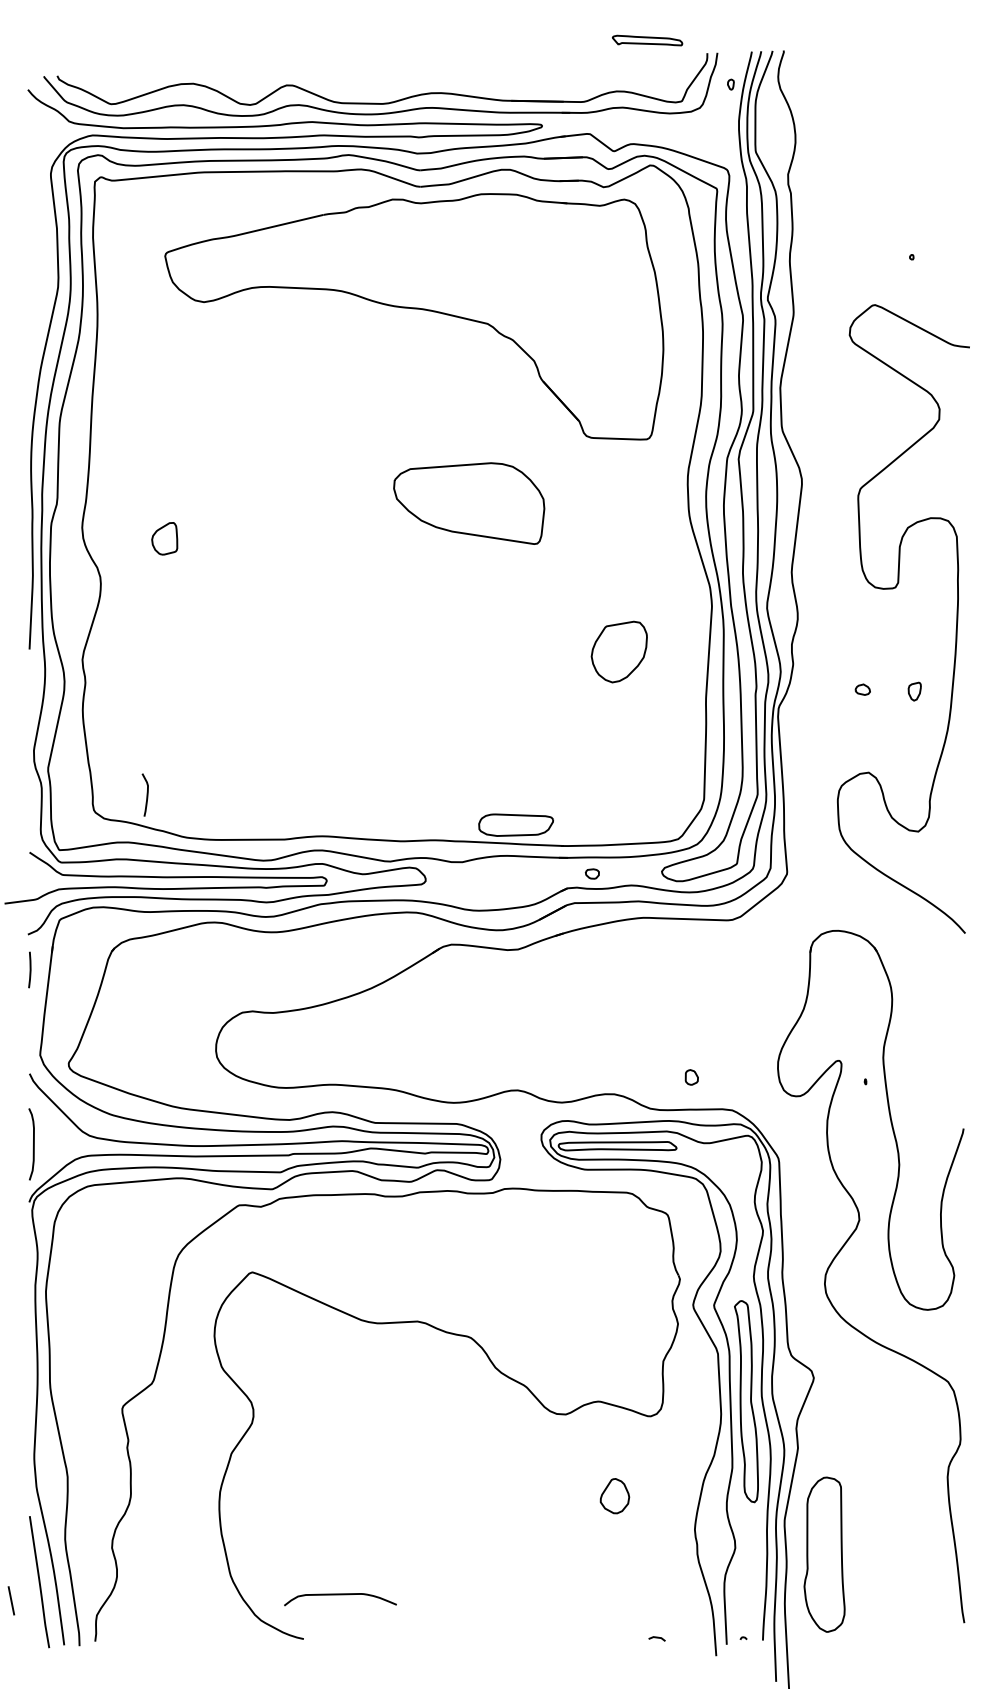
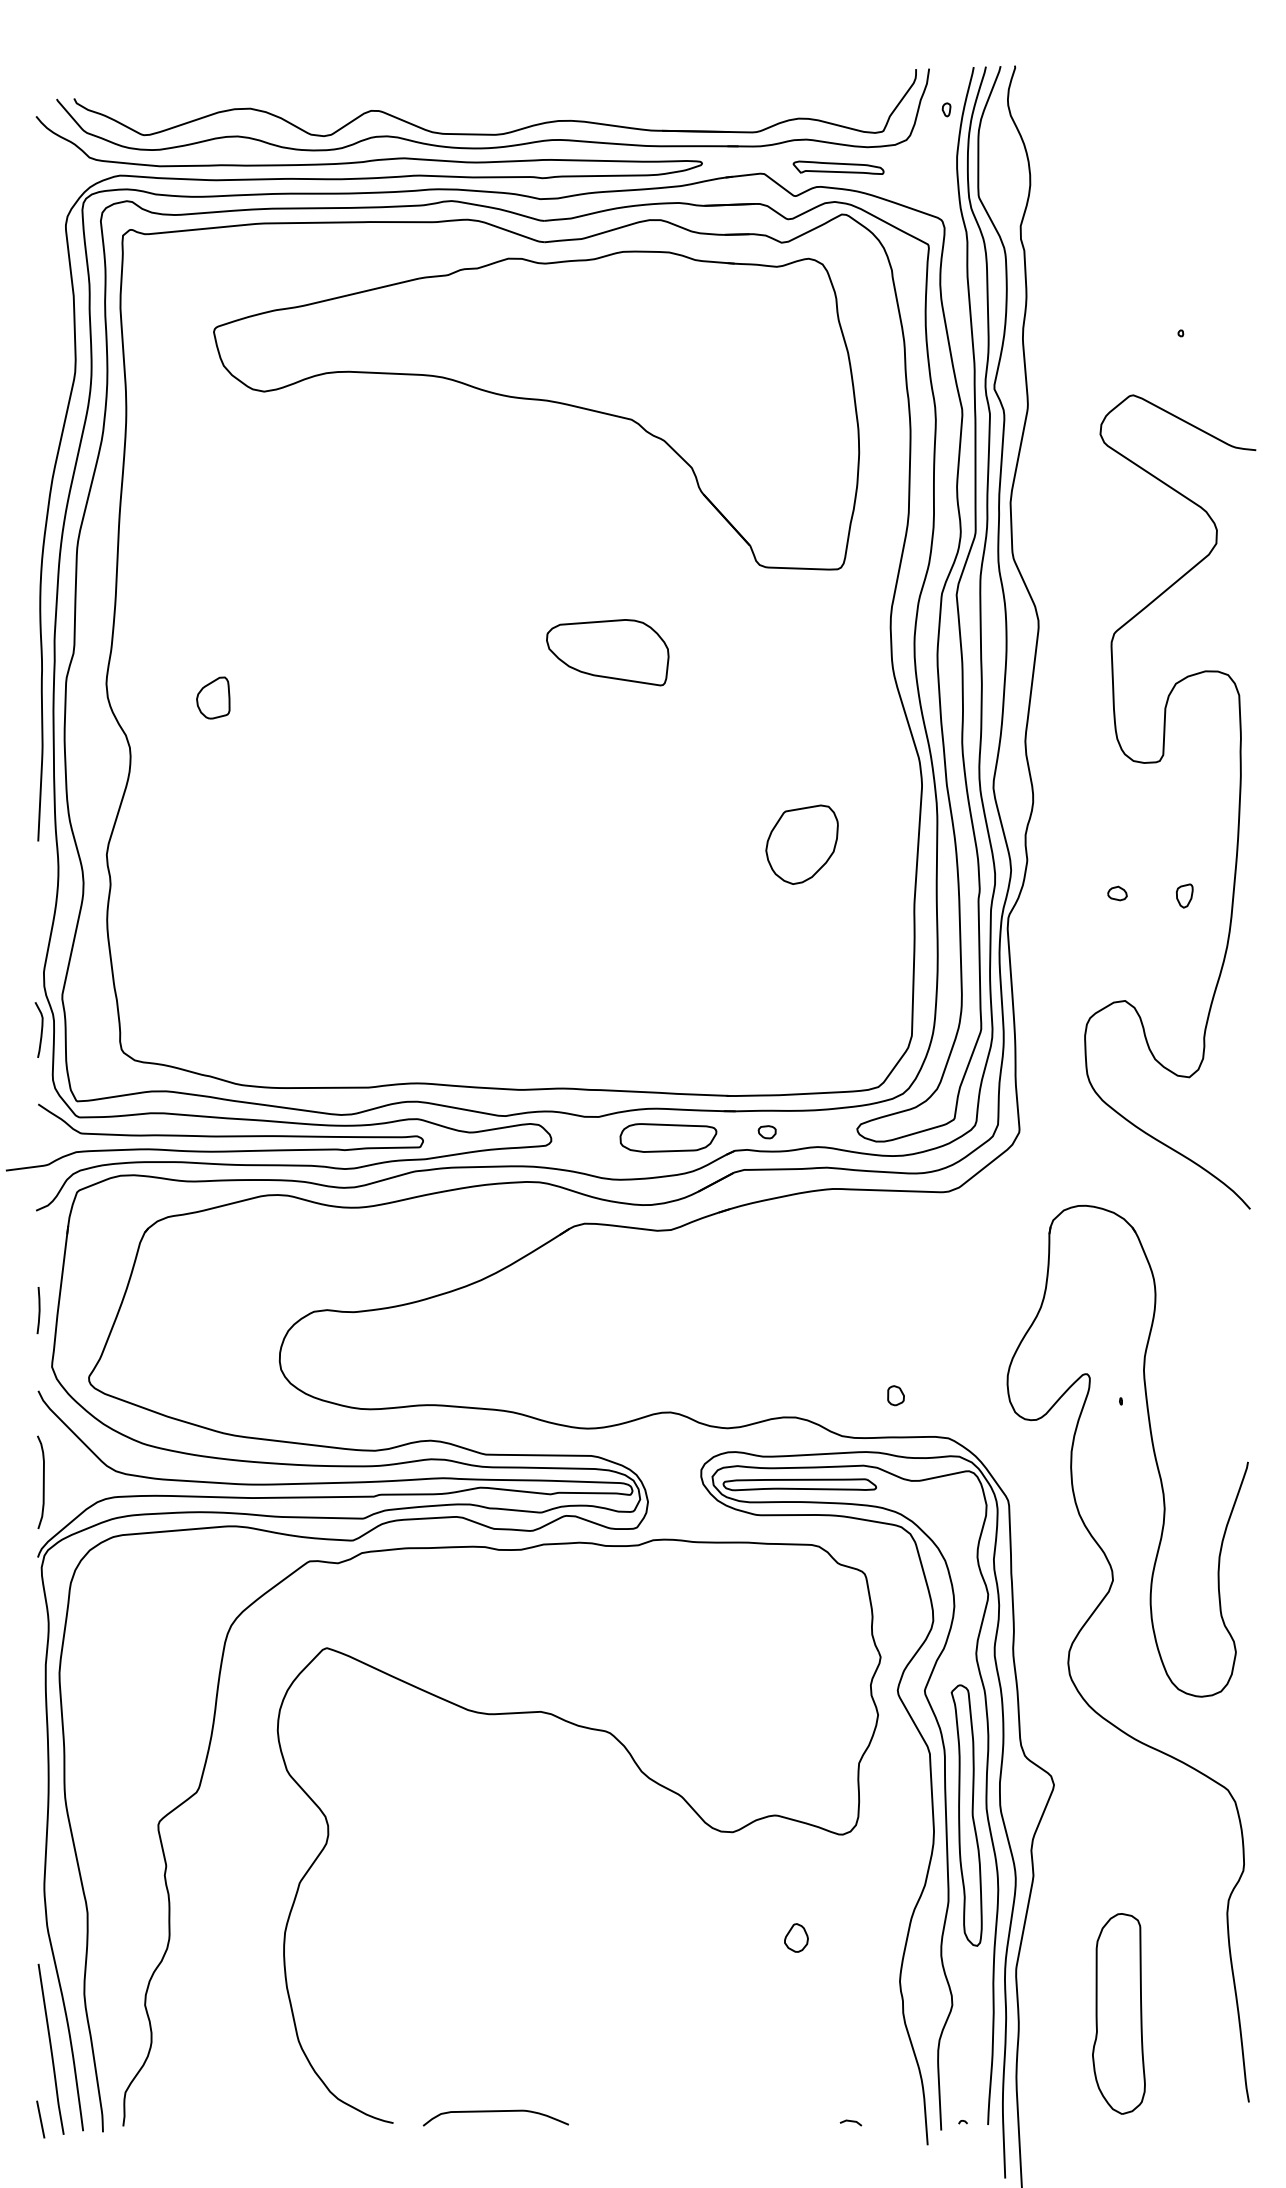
part: (647, 40) -> (838, 167), moved
part: (469, 503) -> (607, 652), size x0.62
curve: (147, 794) -> (41, 1029), moved
part: (516, 824) -> (668, 1137), moved
line: (29, 969) -> (38, 1310), moved
part: (615, 1495) -> (796, 1937), size x0.62
part: (824, 1554) -> (1118, 2013), moved
curve: (340, 1595) -> (495, 2112), moved
line: (11, 1600) -> (40, 2119), moved

